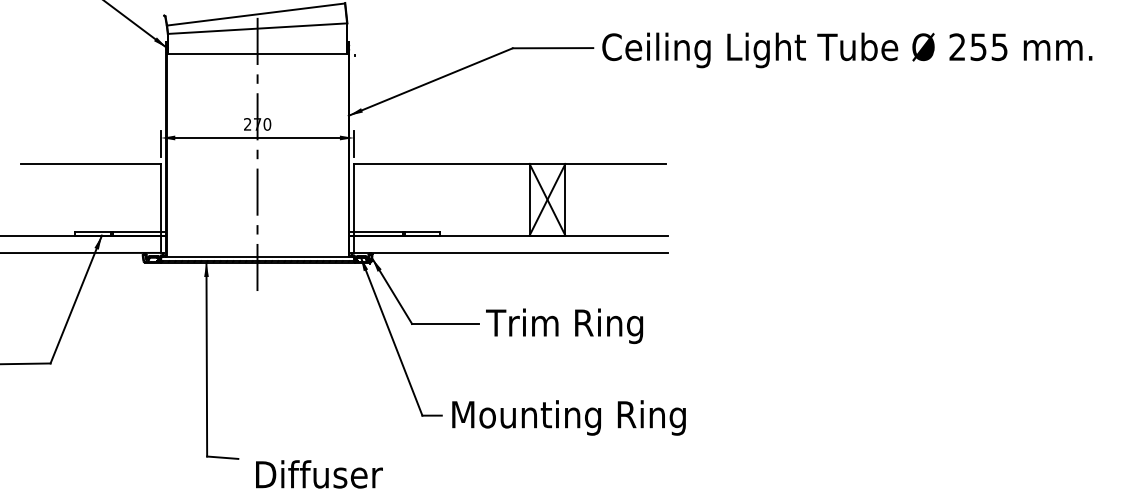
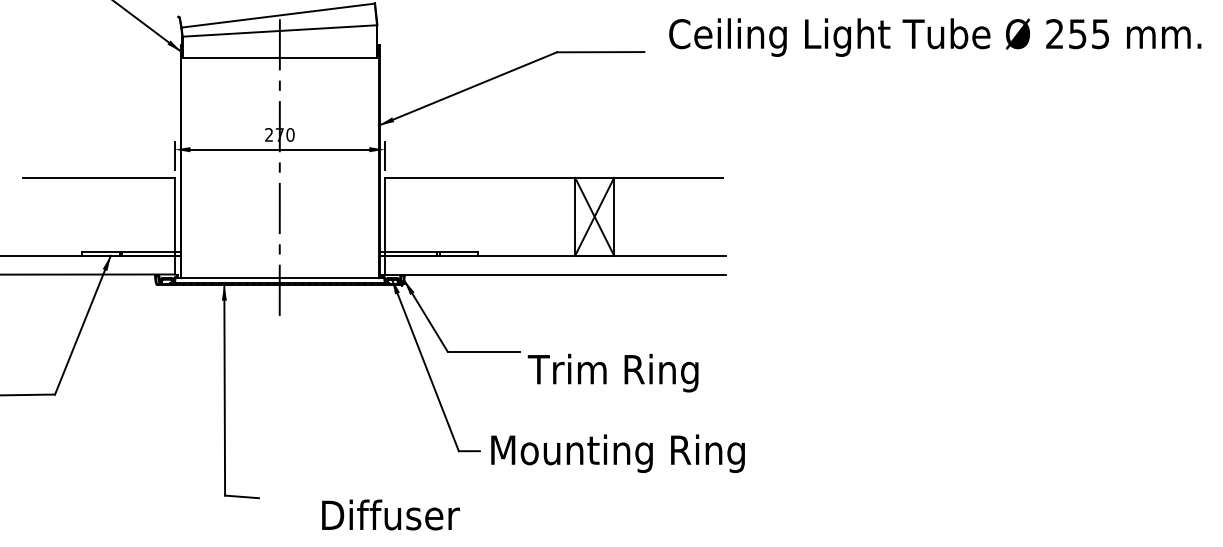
text: (847, 50) -> (935, 37), moved
text: (563, 325) -> (612, 372), moved
text: (318, 473) -> (390, 514), moved

